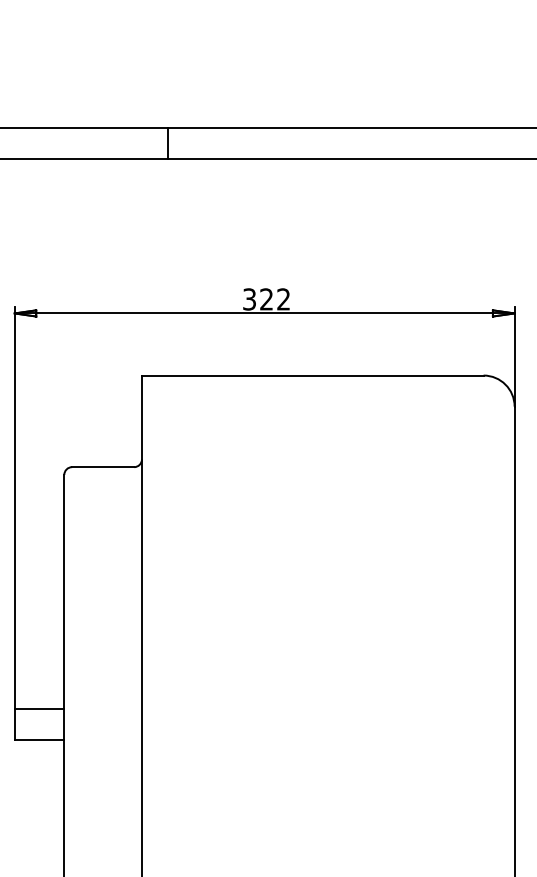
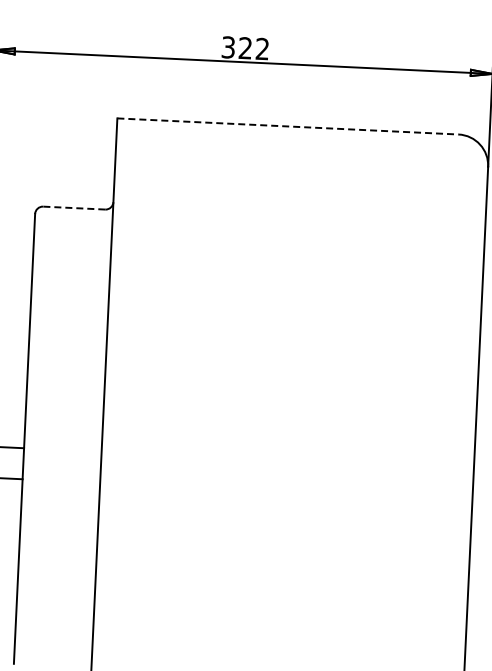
line: (312, 375) -> (287, 126), solid -> dashed
line: (102, 467) -> (73, 208), solid -> dashed

